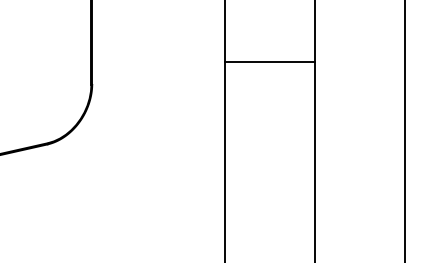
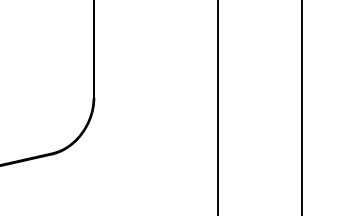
line: (269, 61) -> (259, 76), removed

